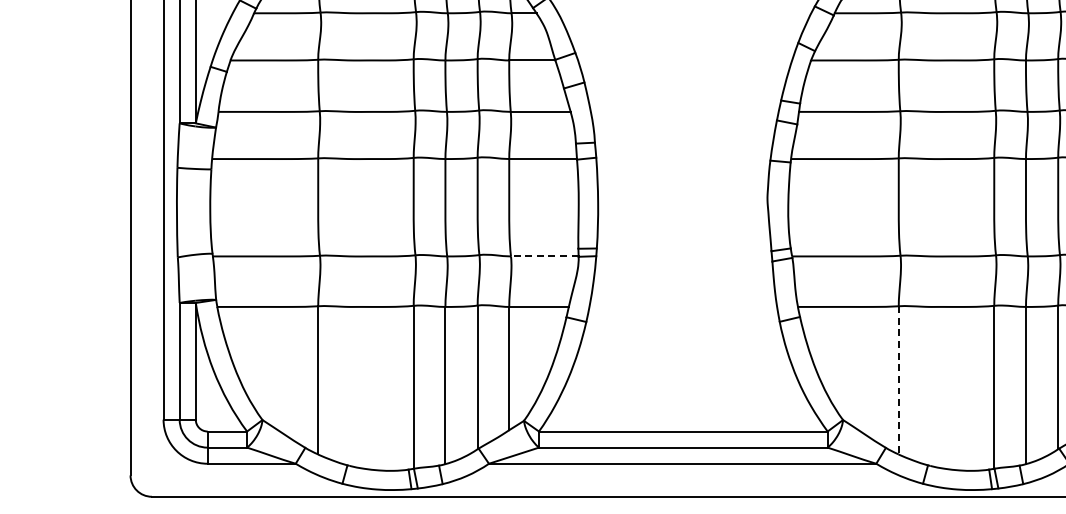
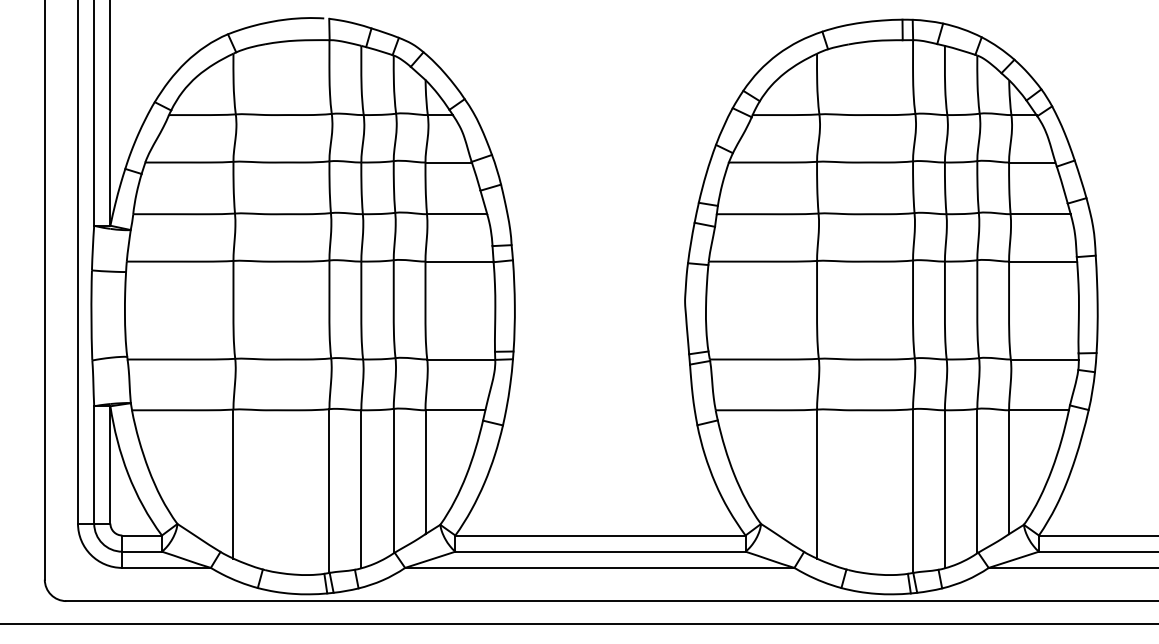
line: (545, 256) -> (461, 359), dashed -> solid
line: (899, 380) -> (817, 484), dashed -> solid

